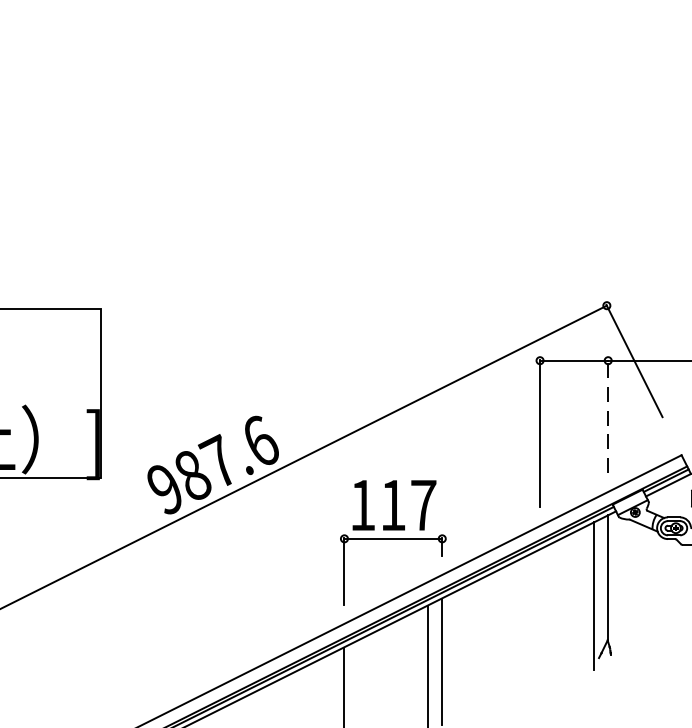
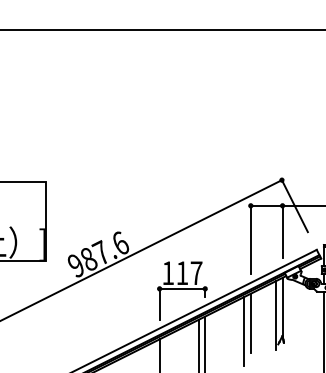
line: (608, 415) -> (282, 231), dashed -> solid
line: (539, 611) -> (250, 322), added
line: (526, 630) -> (244, 331), added

